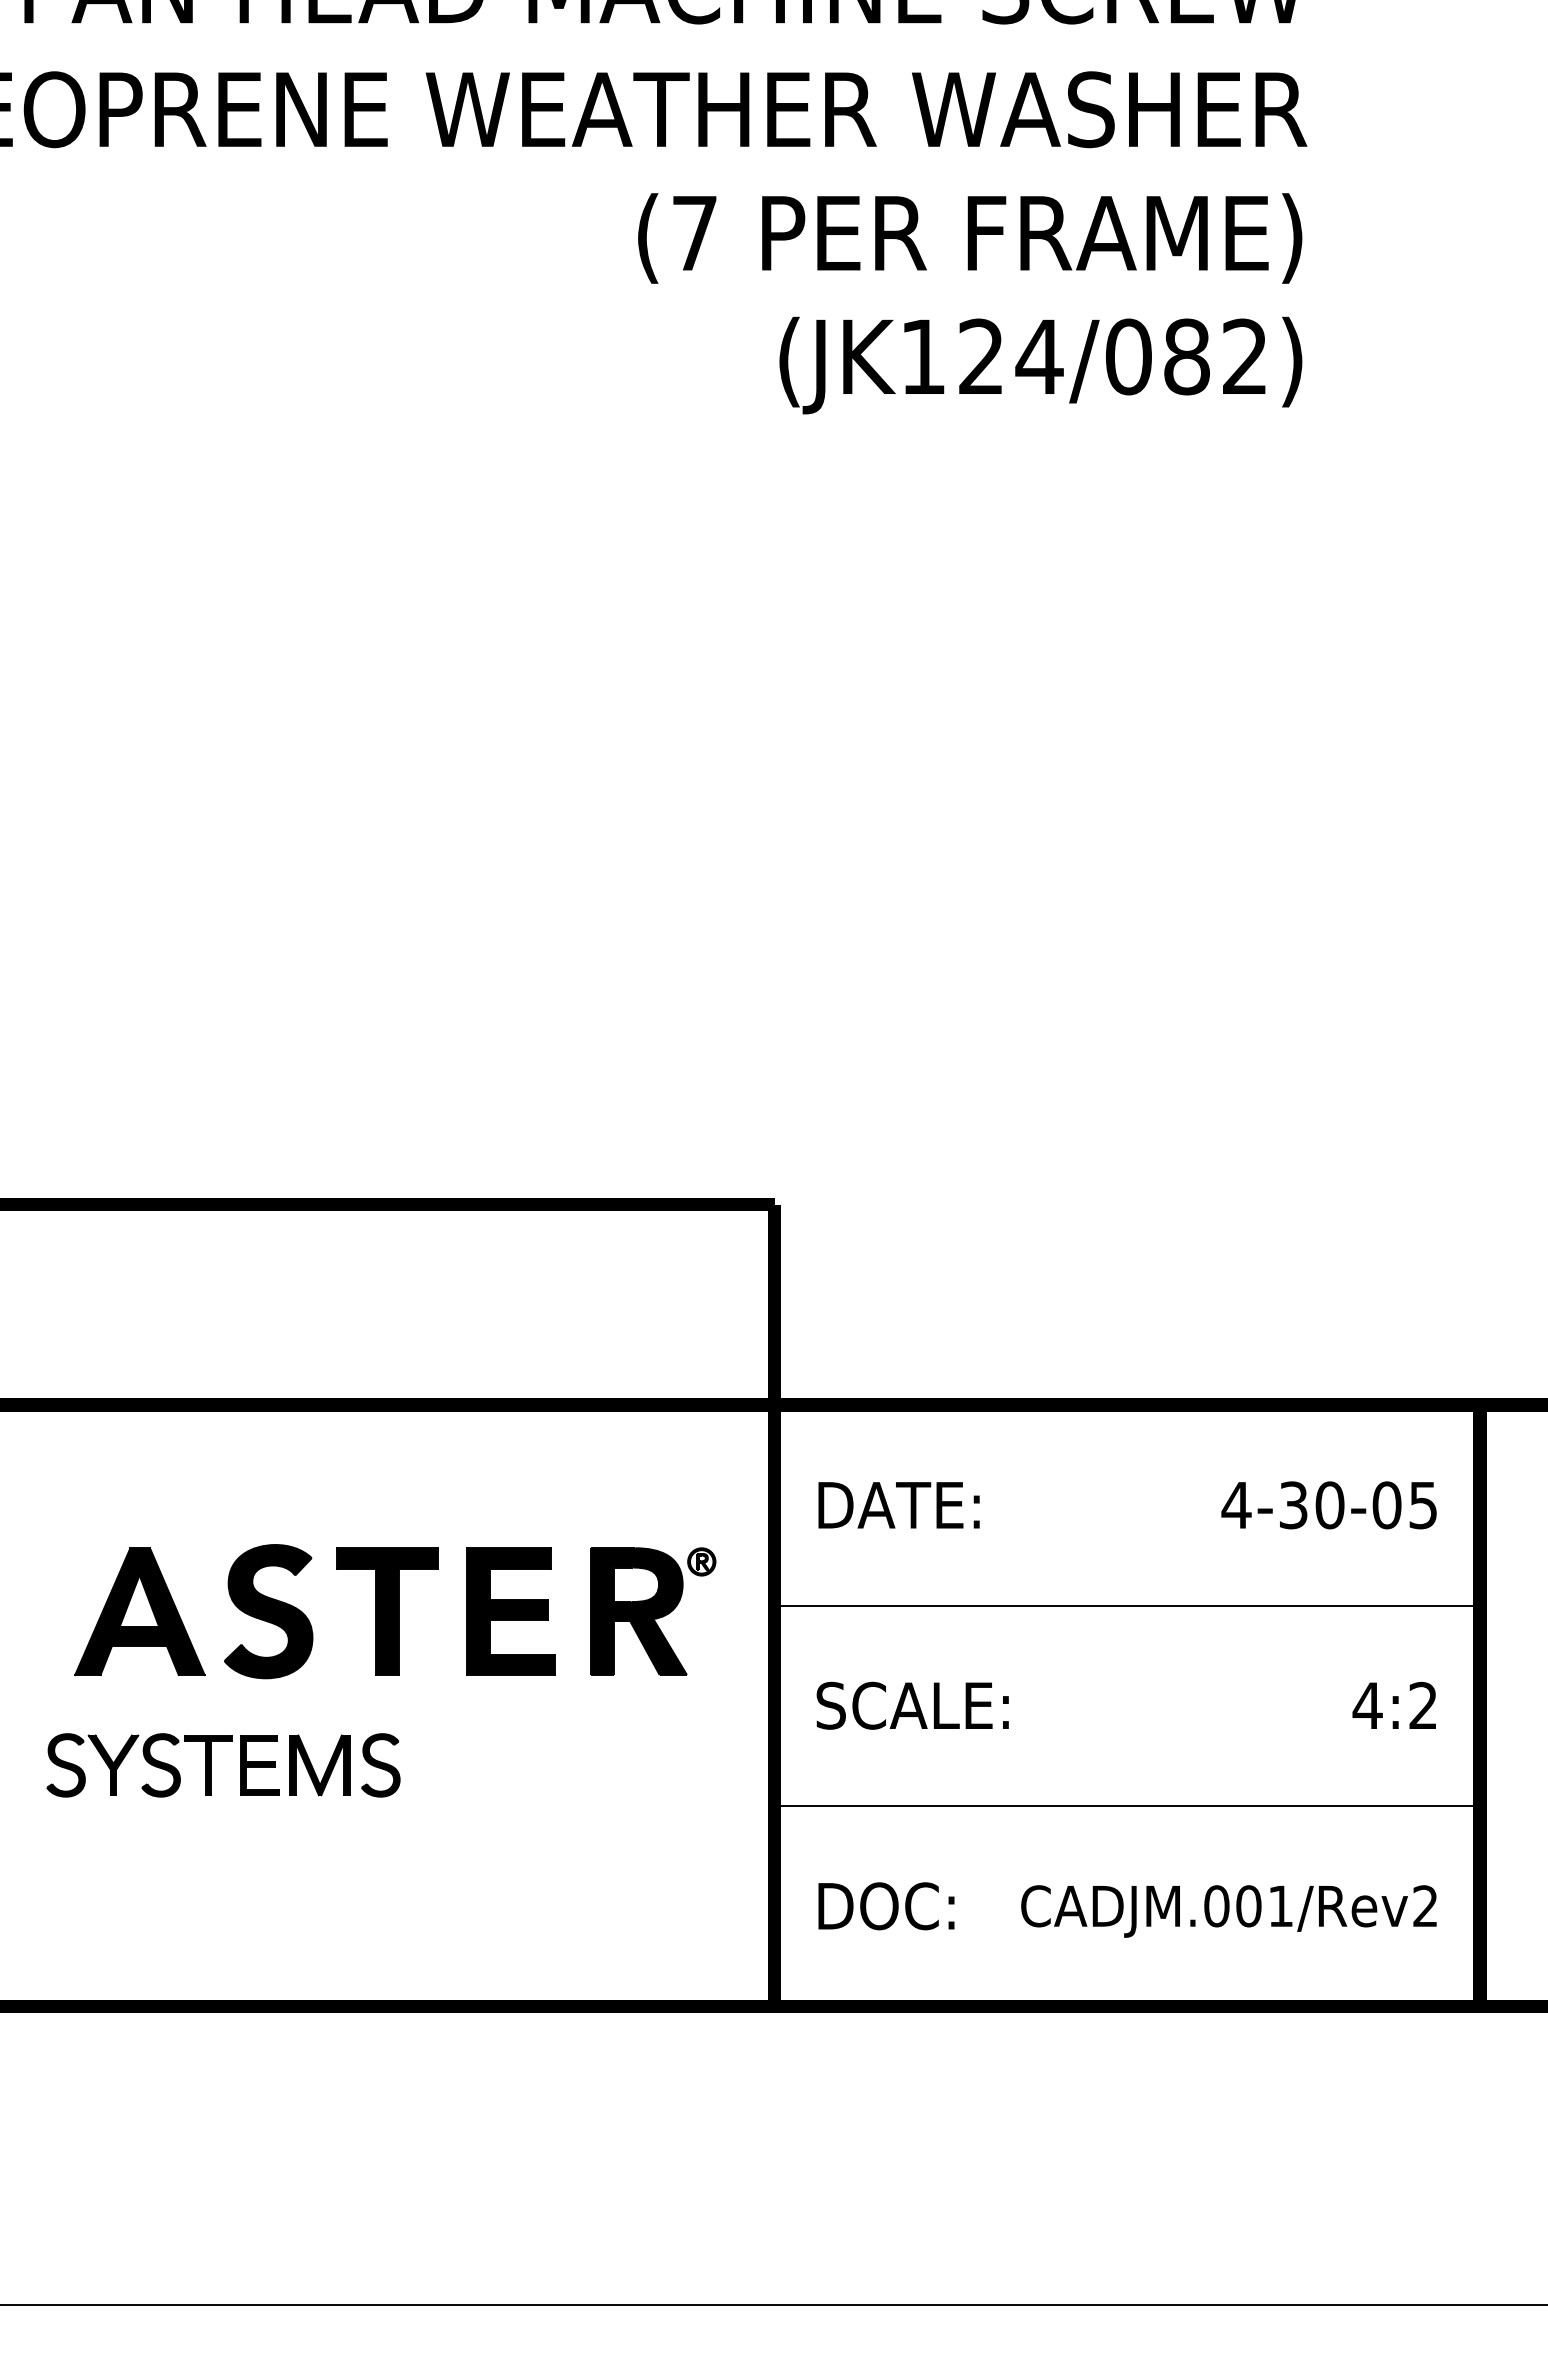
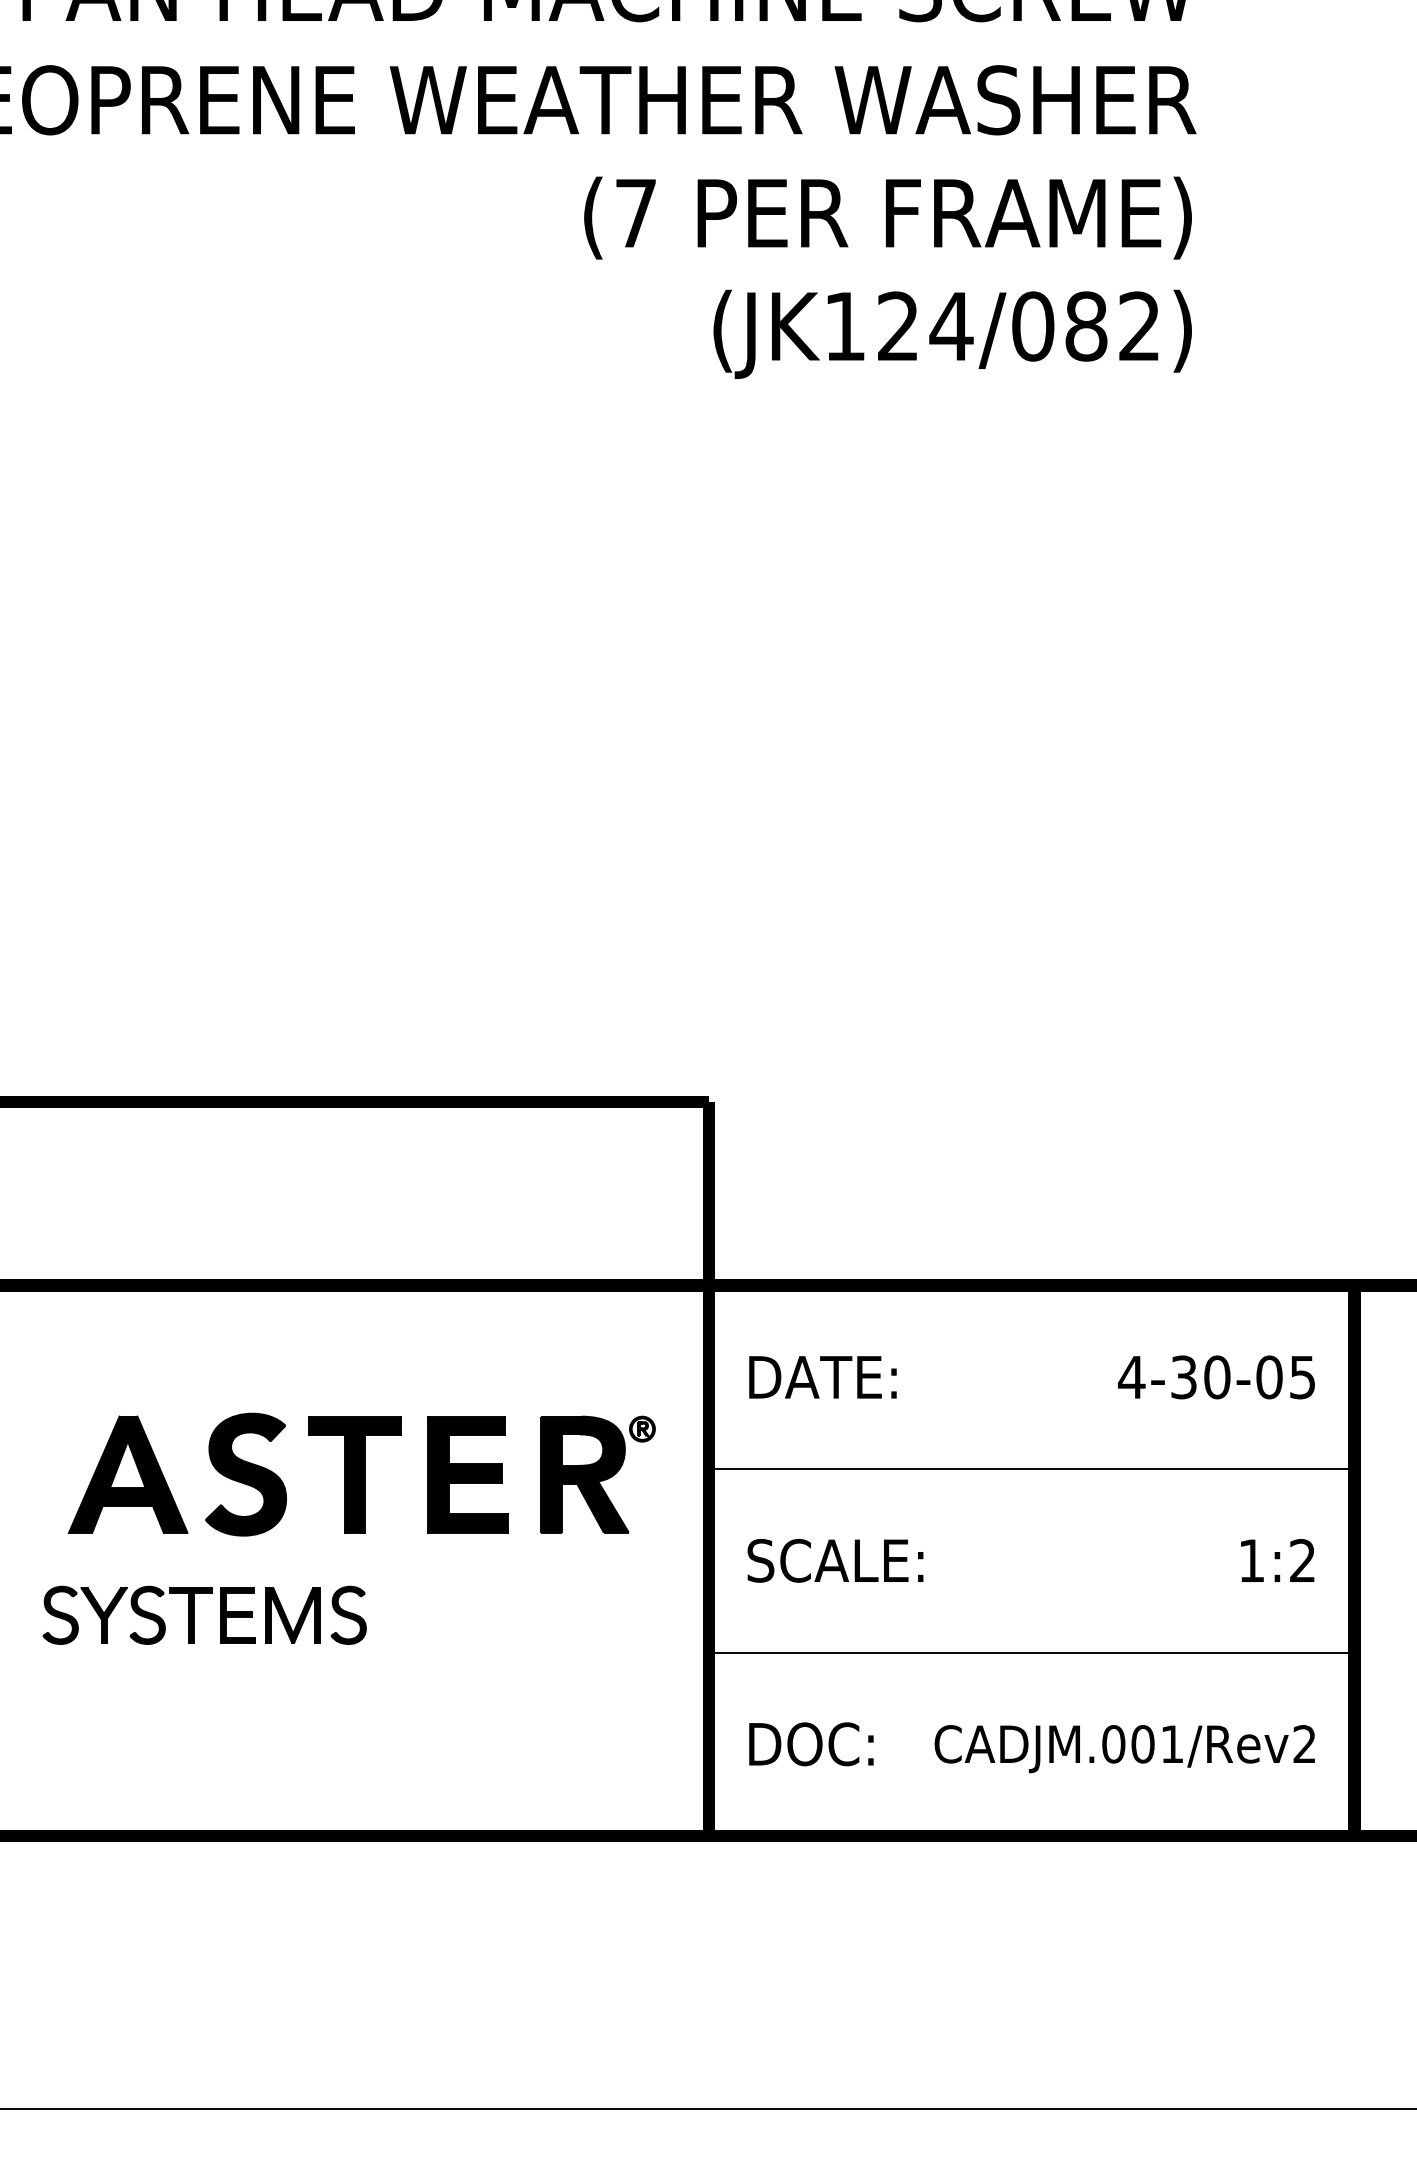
text: (1367, 1705) -> (1251, 1560), 4:2 -> 1:2

